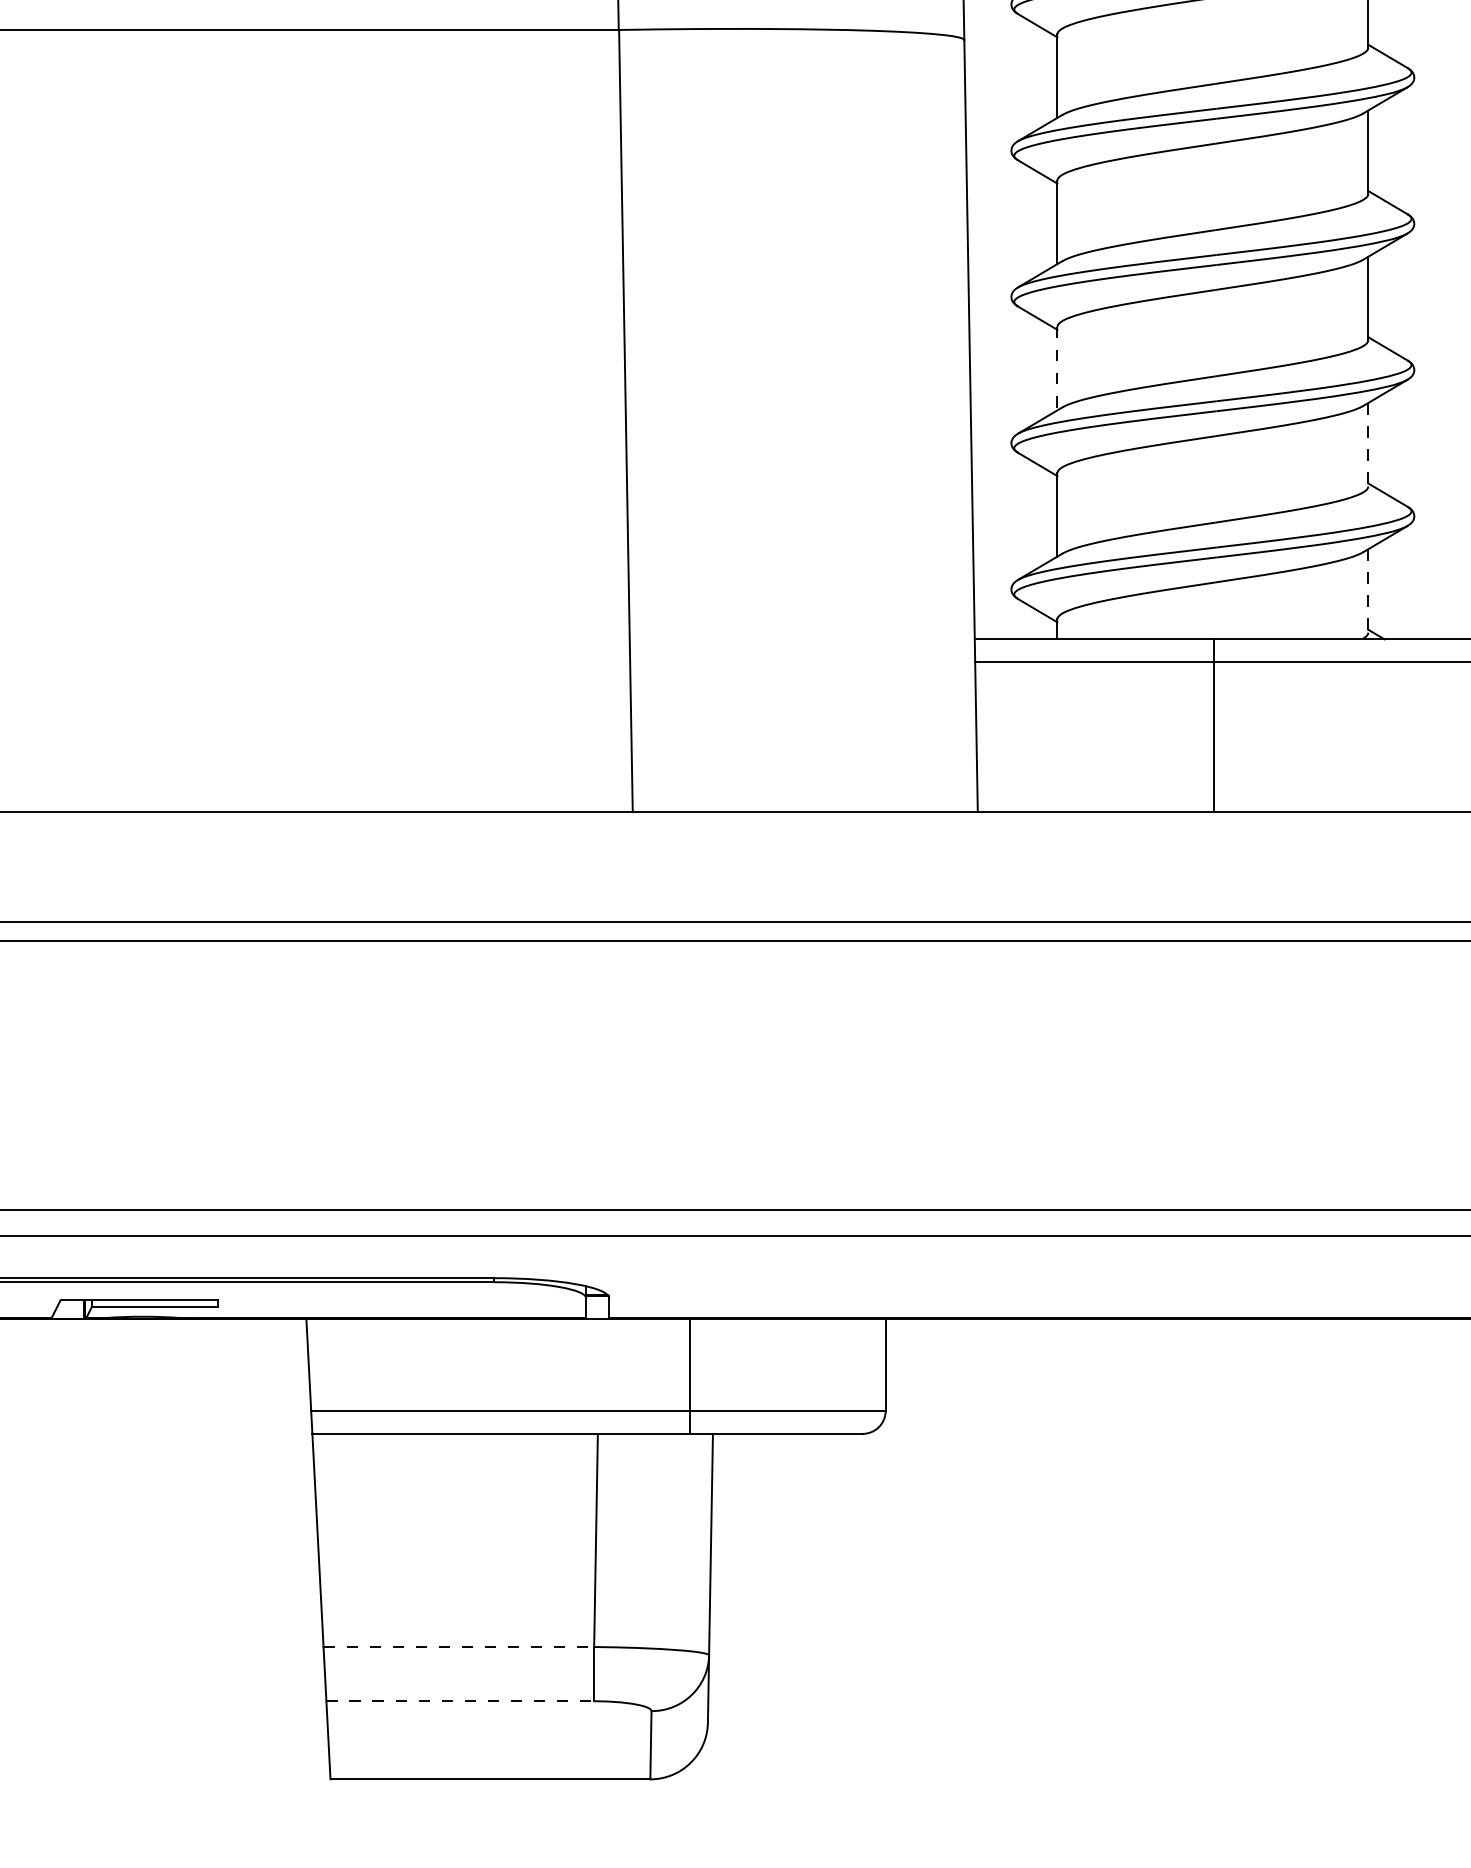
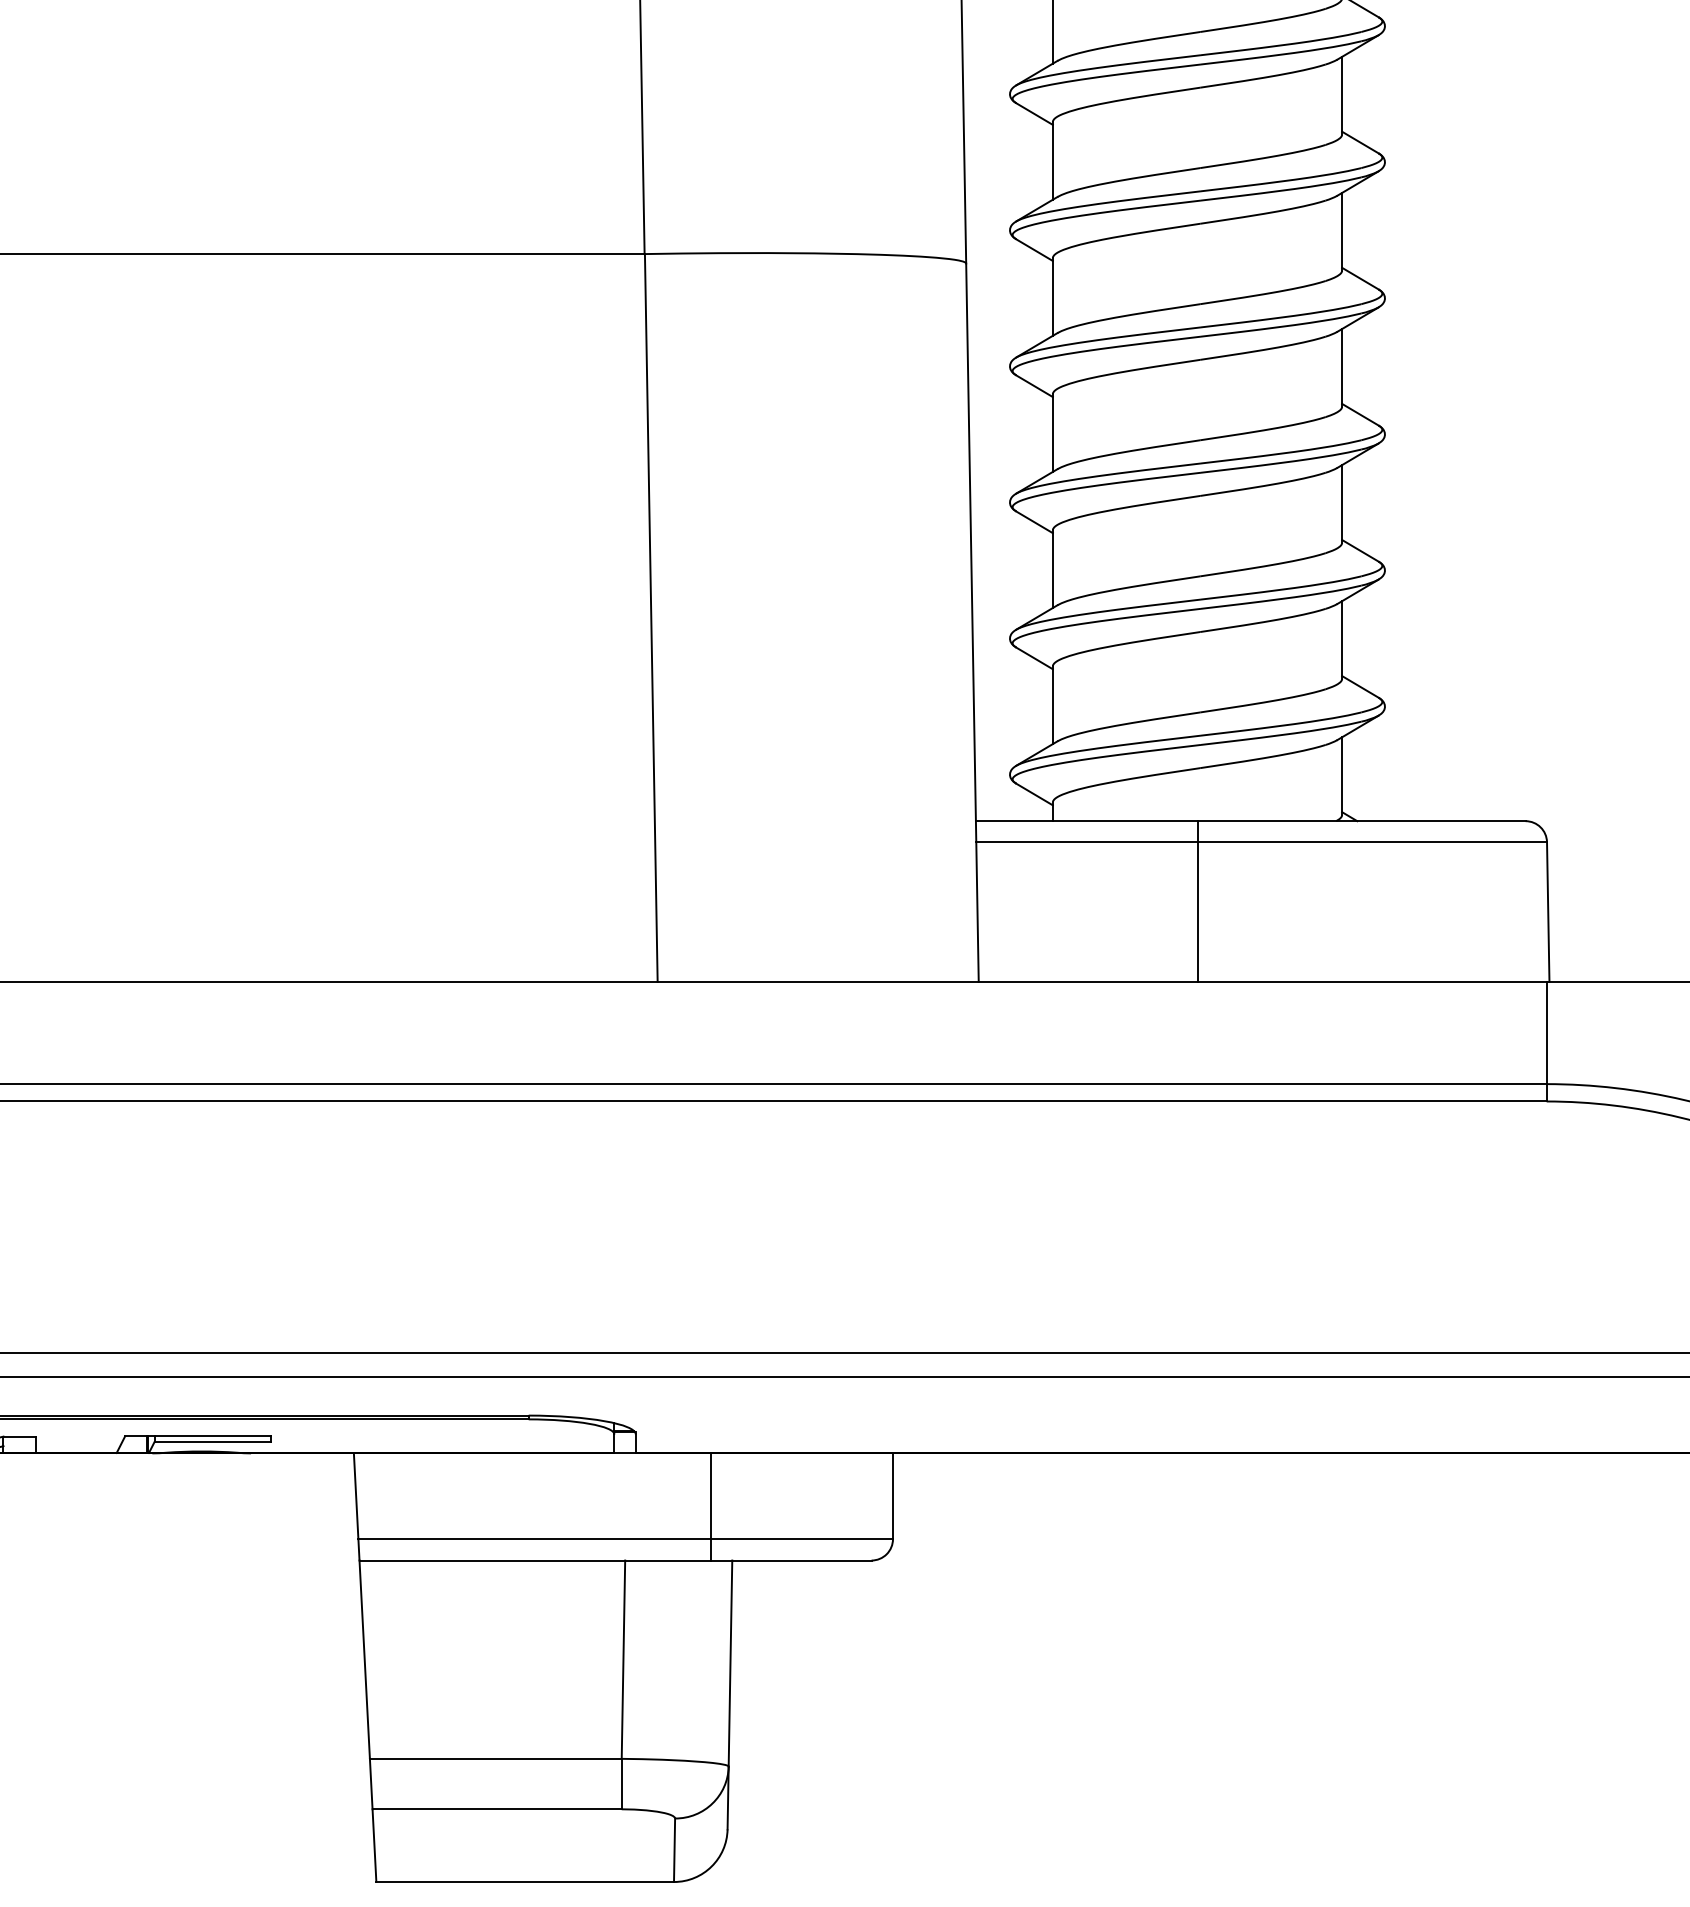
line: (1057, 368) -> (1052, 569), dashed -> solid
line: (1368, 445) -> (1342, 640), dashed -> solid
line: (1368, 591) -> (1342, 776), dashed -> solid
line: (458, 1646) -> (495, 1758), dashed -> solid
line: (460, 1701) -> (497, 1809), dashed -> solid

